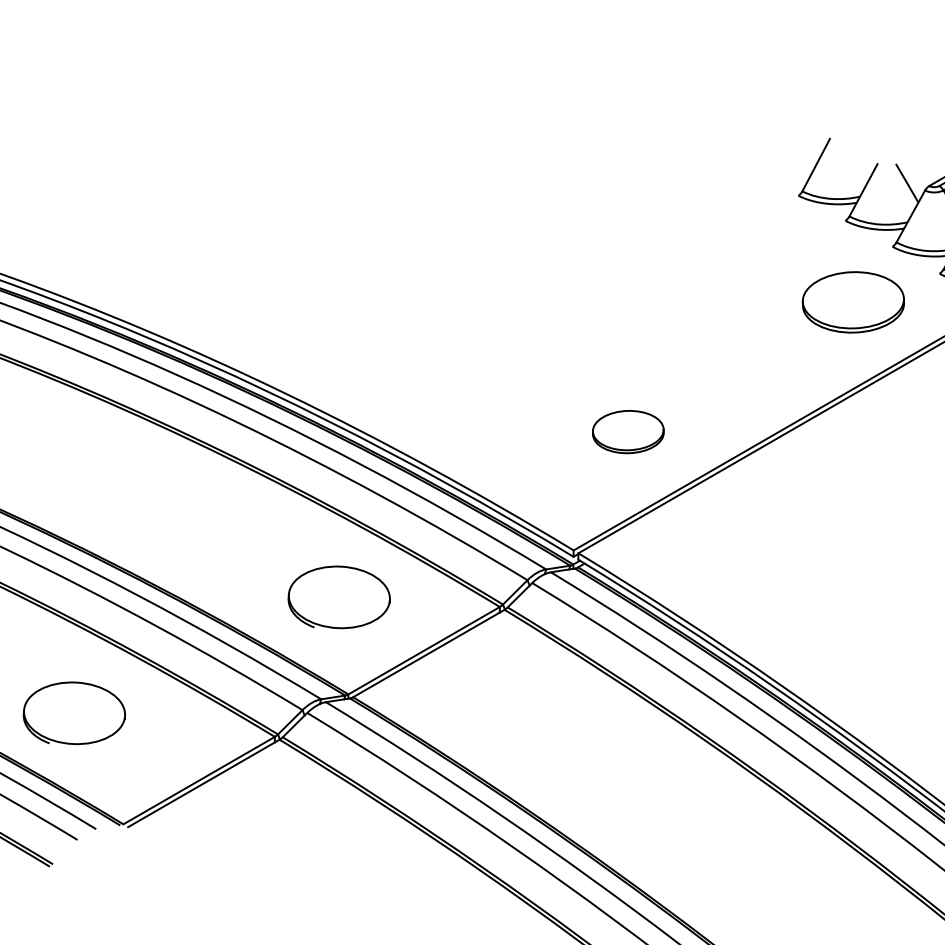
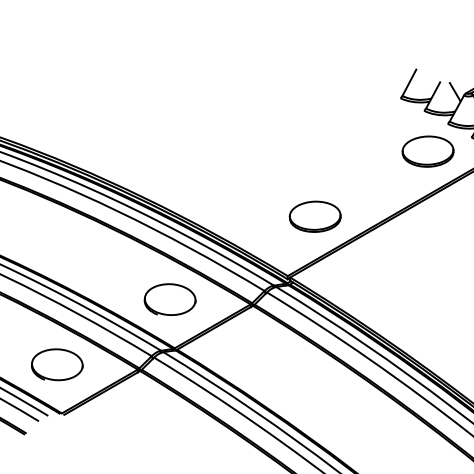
part: (627, 431) -> (314, 216), size x1.43
part: (74, 712) -> (57, 364), moved

